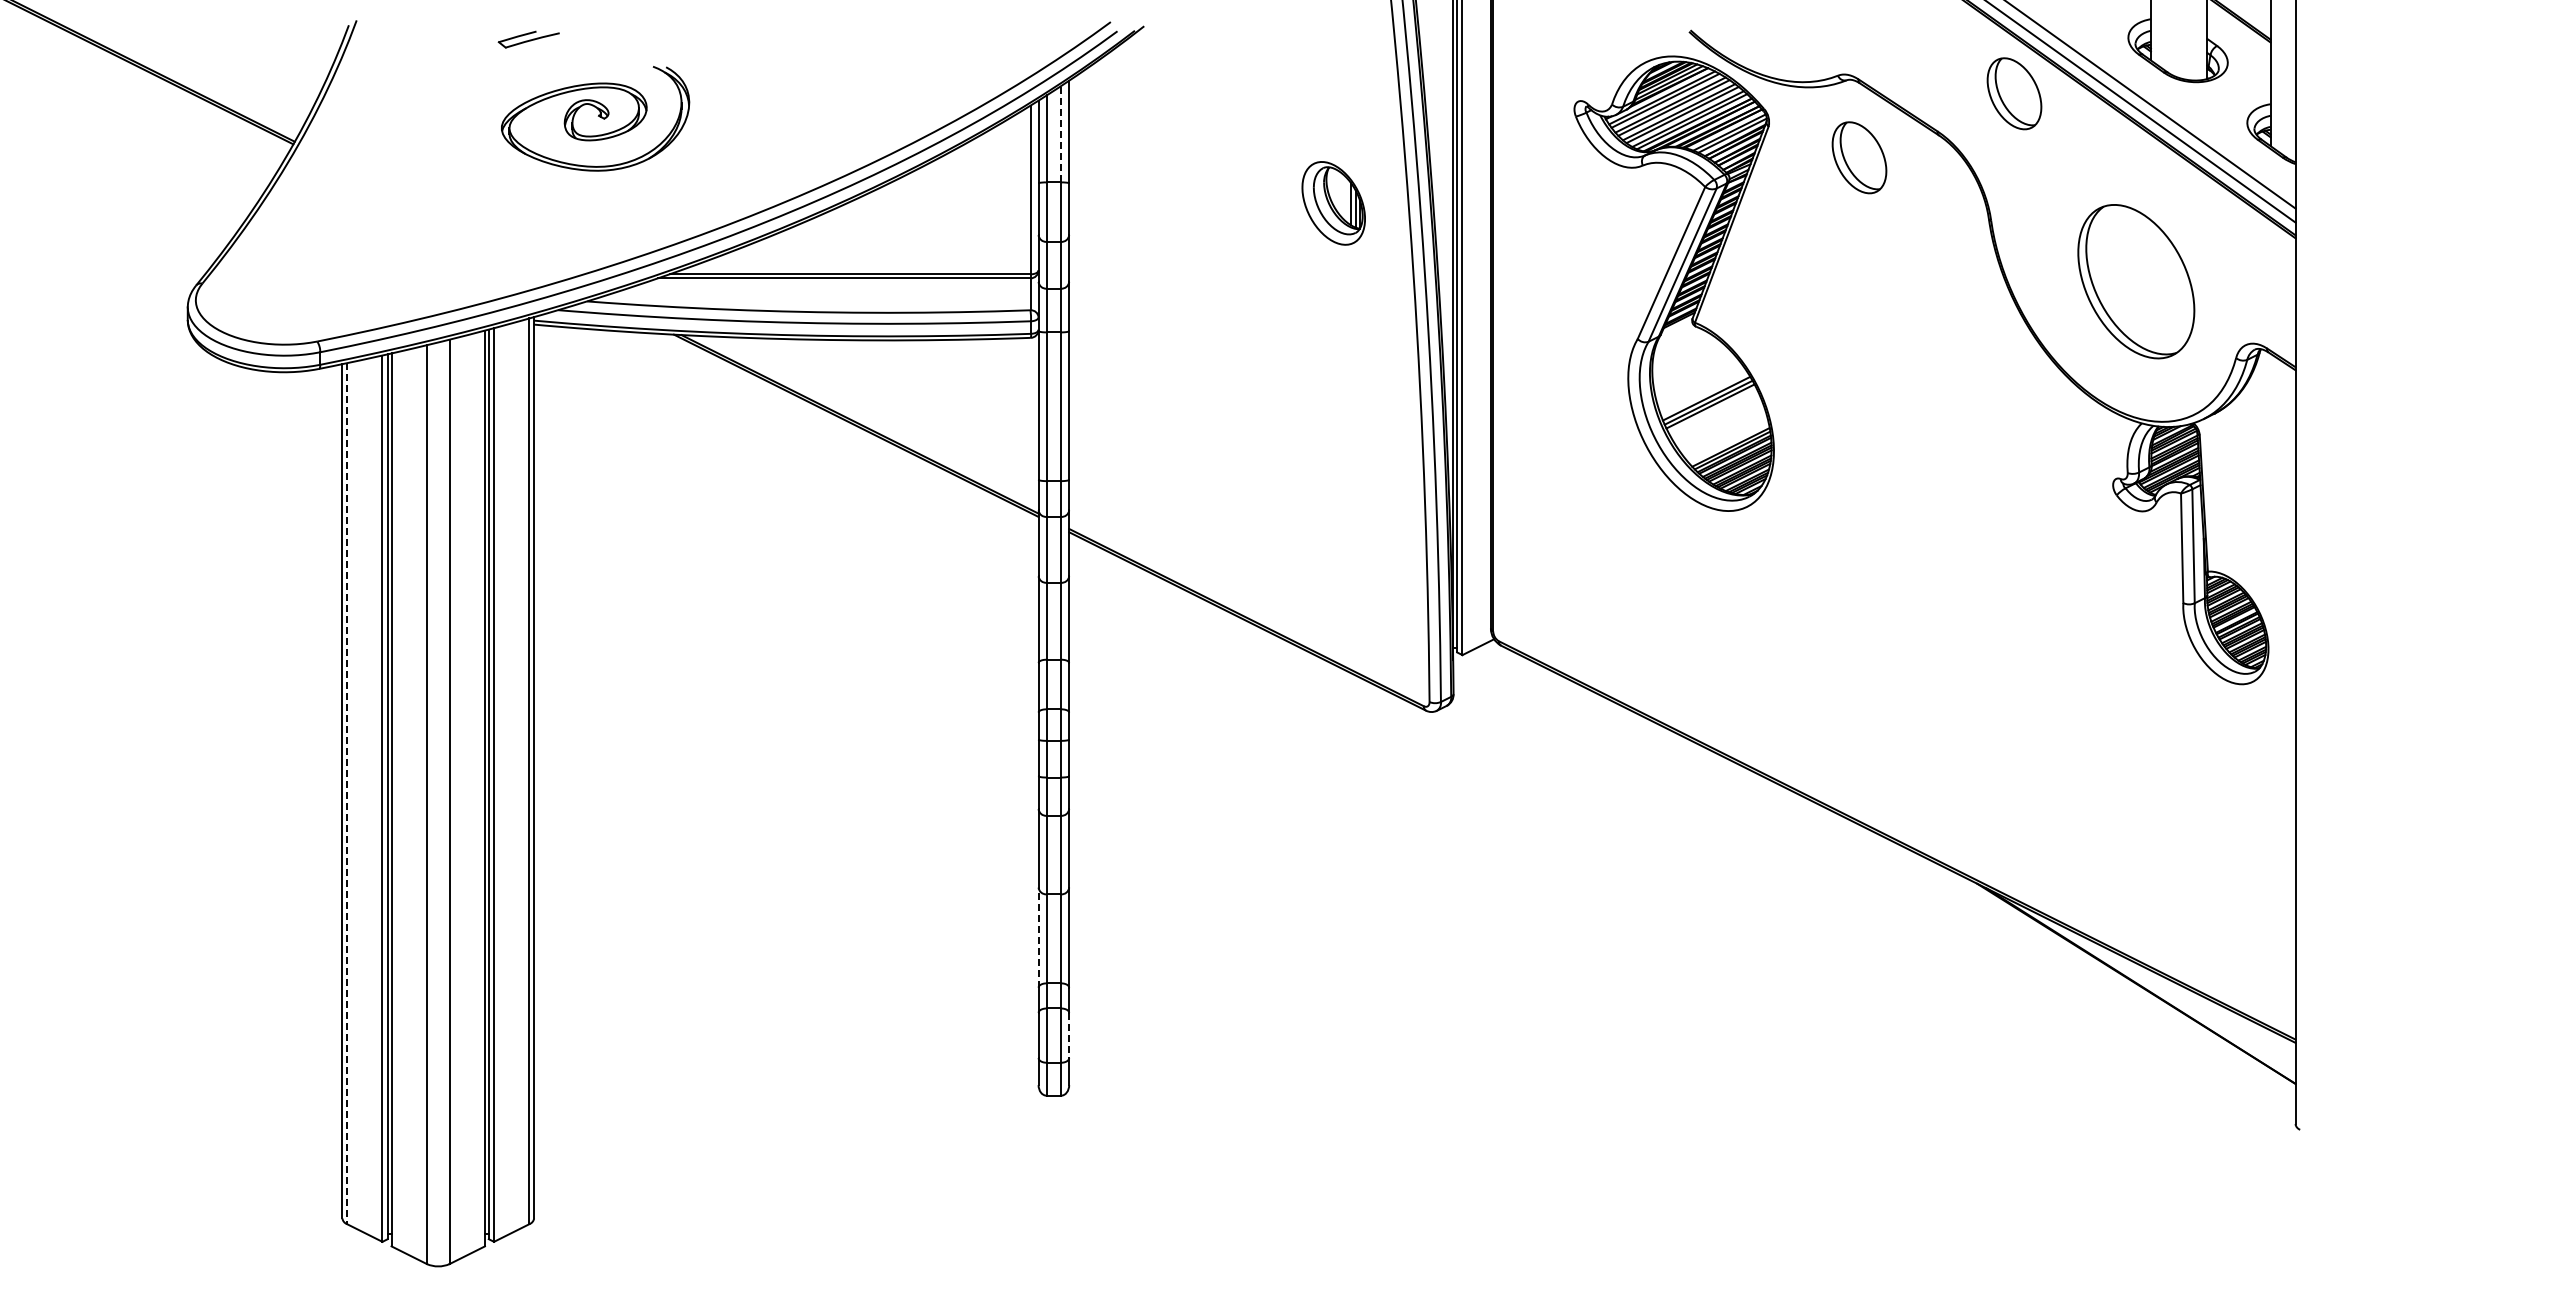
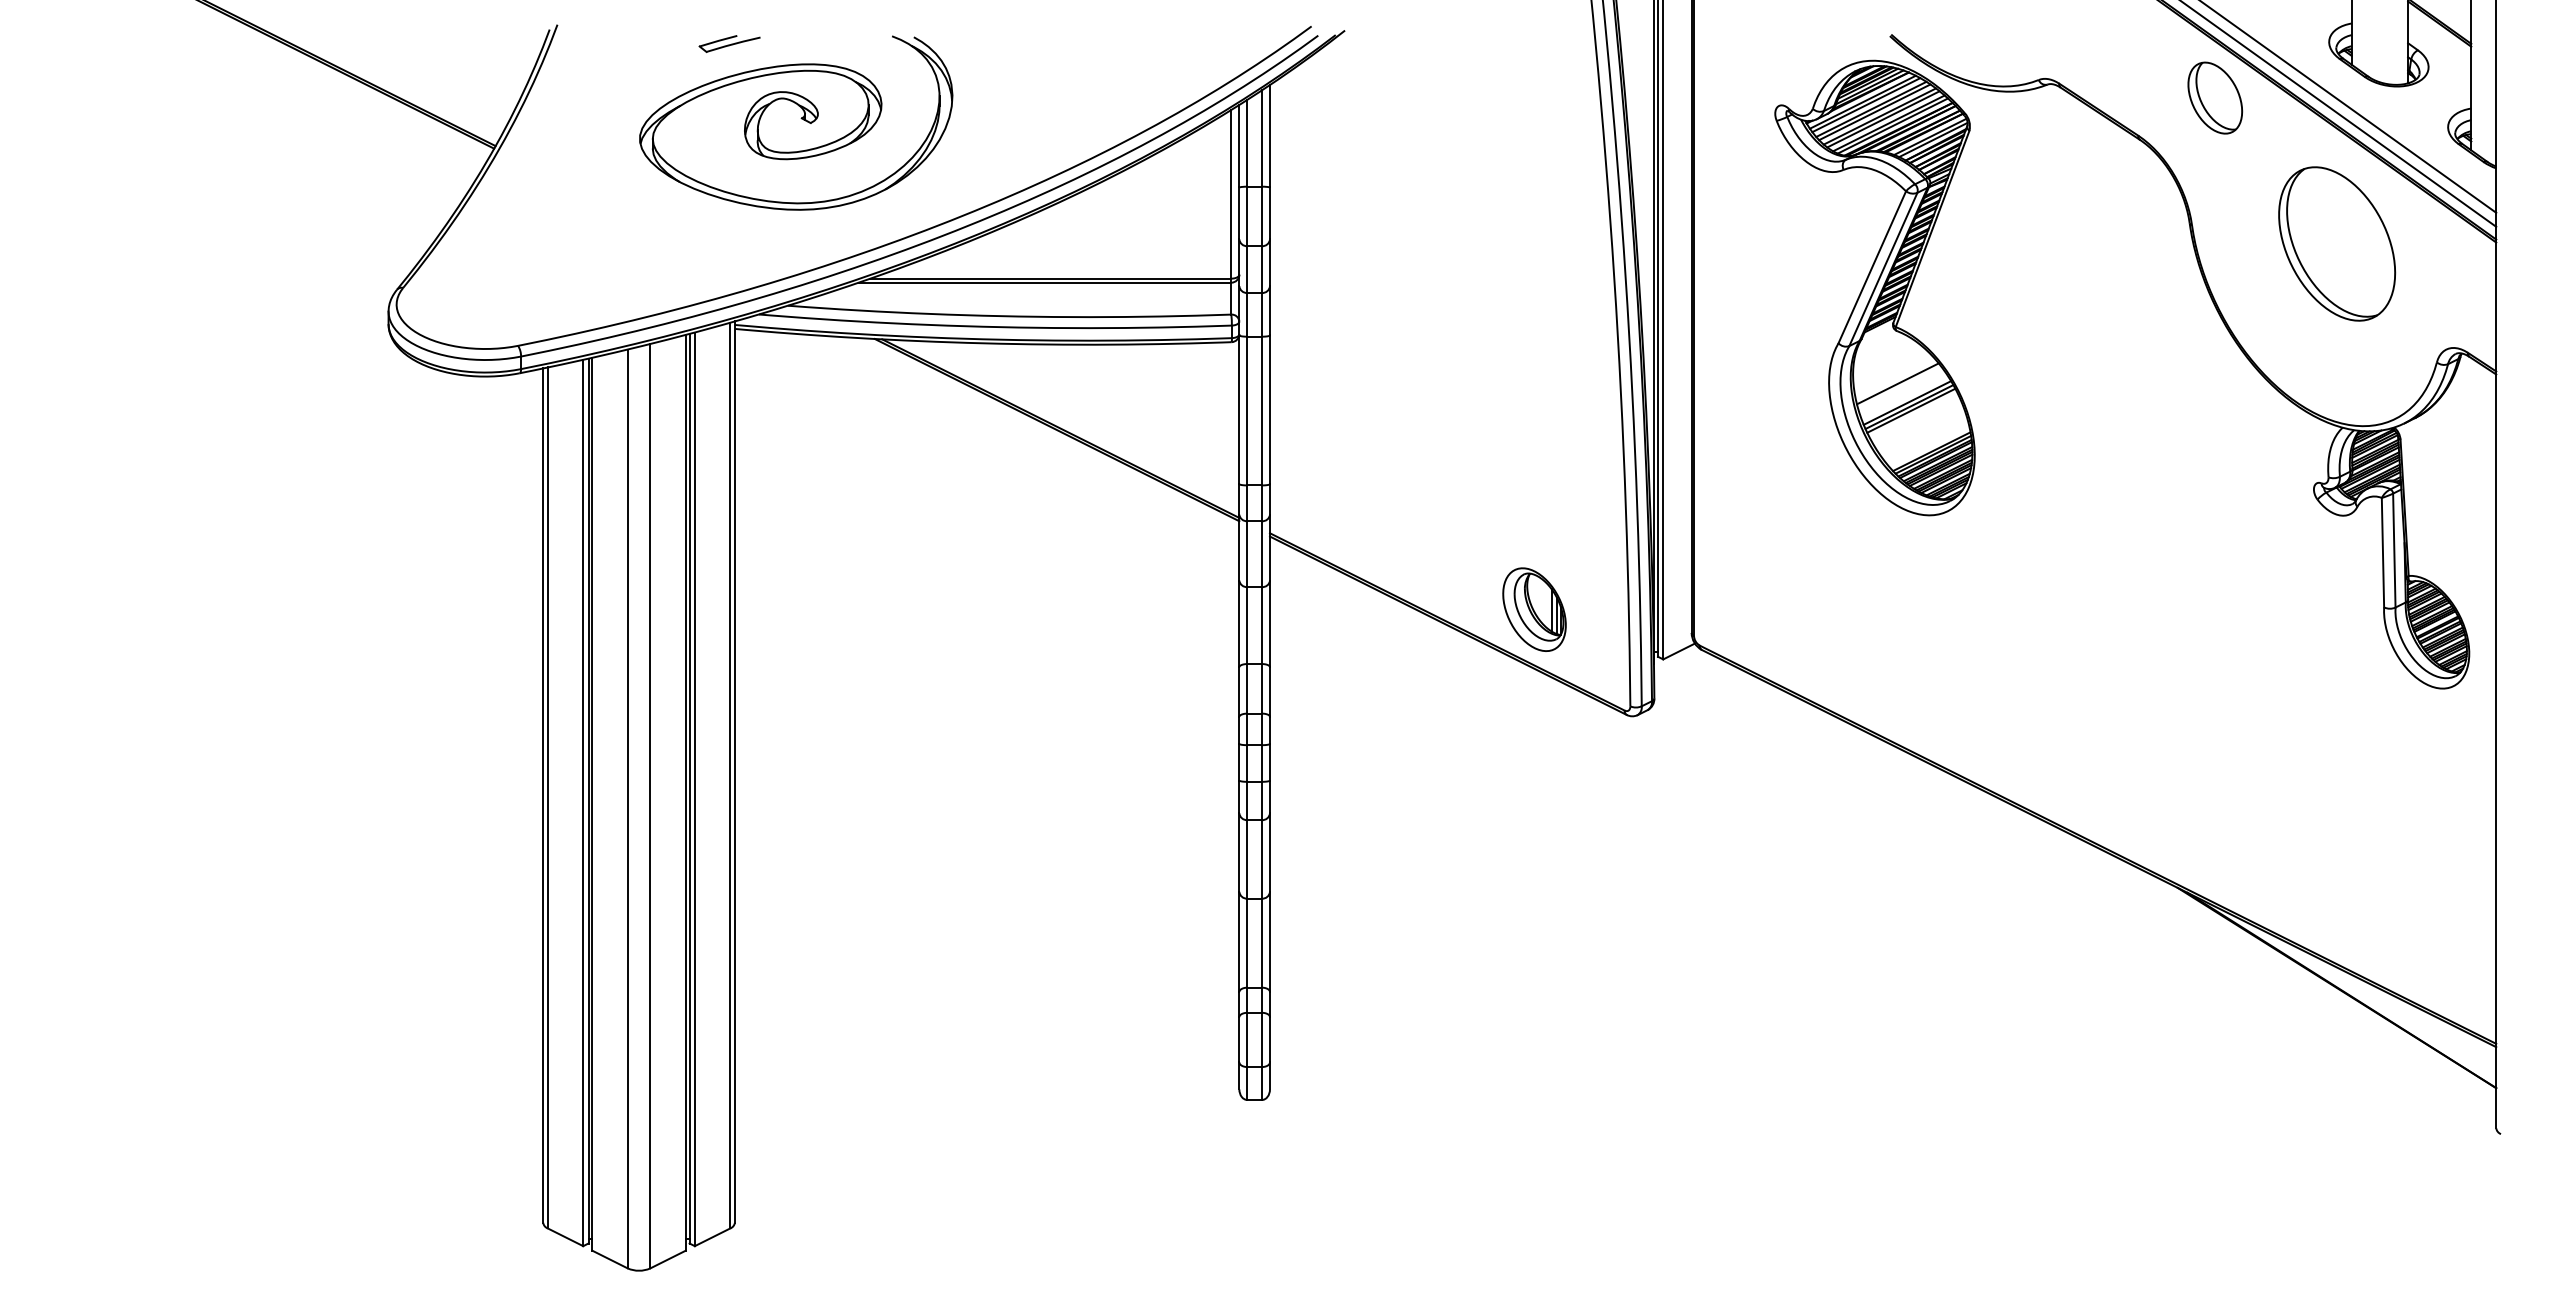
part: (595, 118) -> (796, 122), size x1.67
line: (1060, 134) -> (1261, 138), dashed -> solid
part: (1859, 157) -> (2060, 161), removed
part: (1333, 203) -> (1534, 609), moved
part: (2136, 281) -> (2337, 243), moved
line: (1696, 379) -> (1897, 383), added
line: (346, 793) -> (547, 797), dashed -> solid
line: (1038, 937) -> (1239, 941), dashed -> solid
line: (1068, 1035) -> (1269, 1039), dashed -> solid

